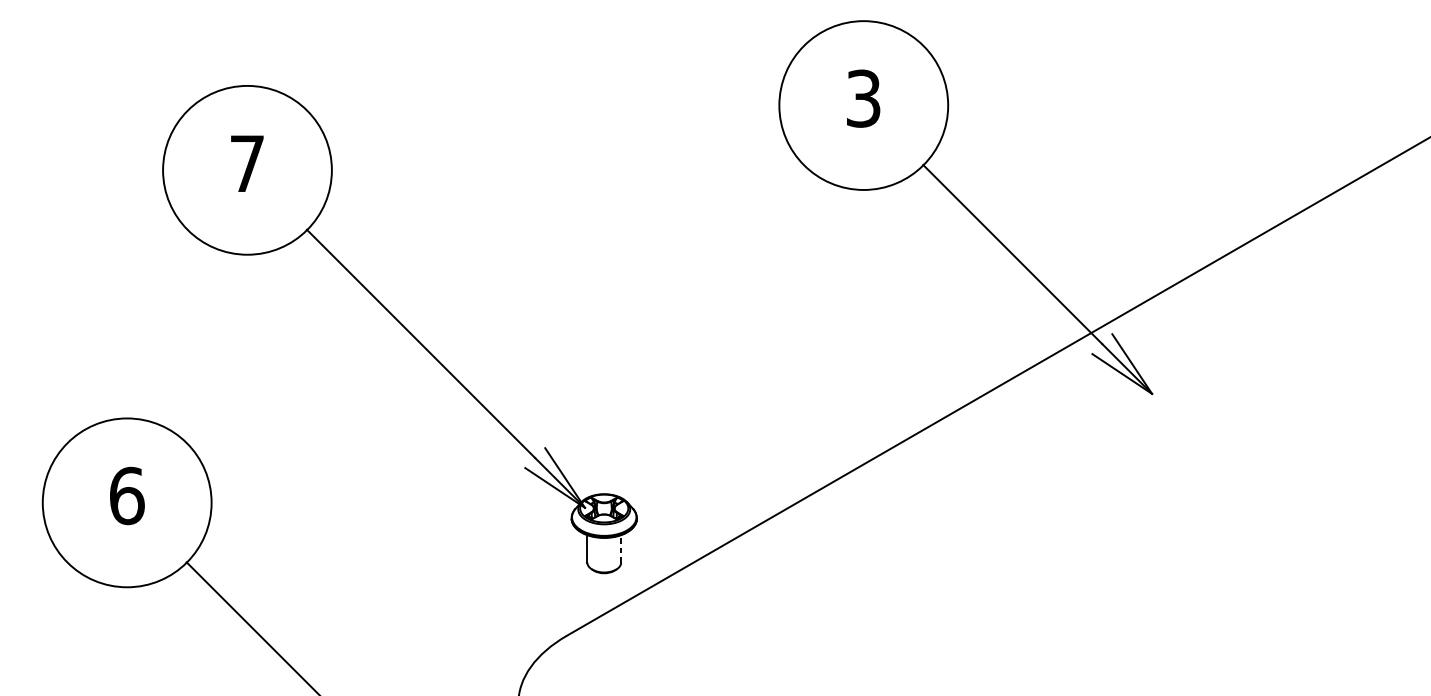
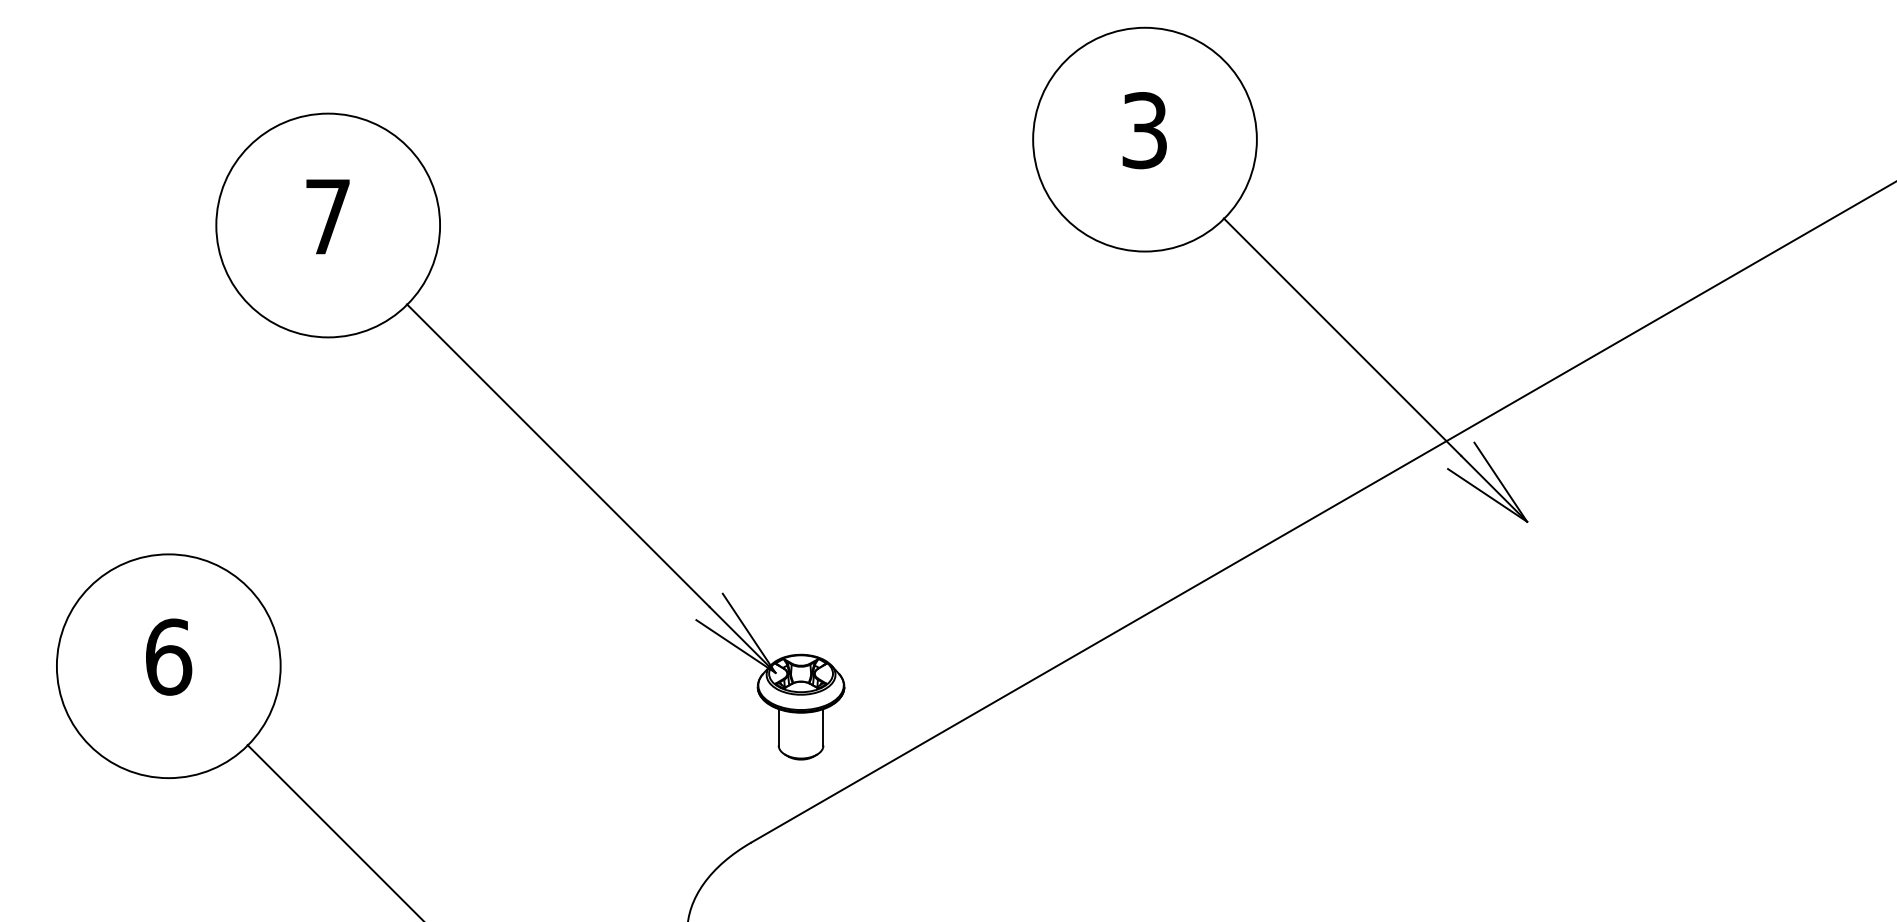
line: (621, 548) -> (823, 726), dashed -> solid

